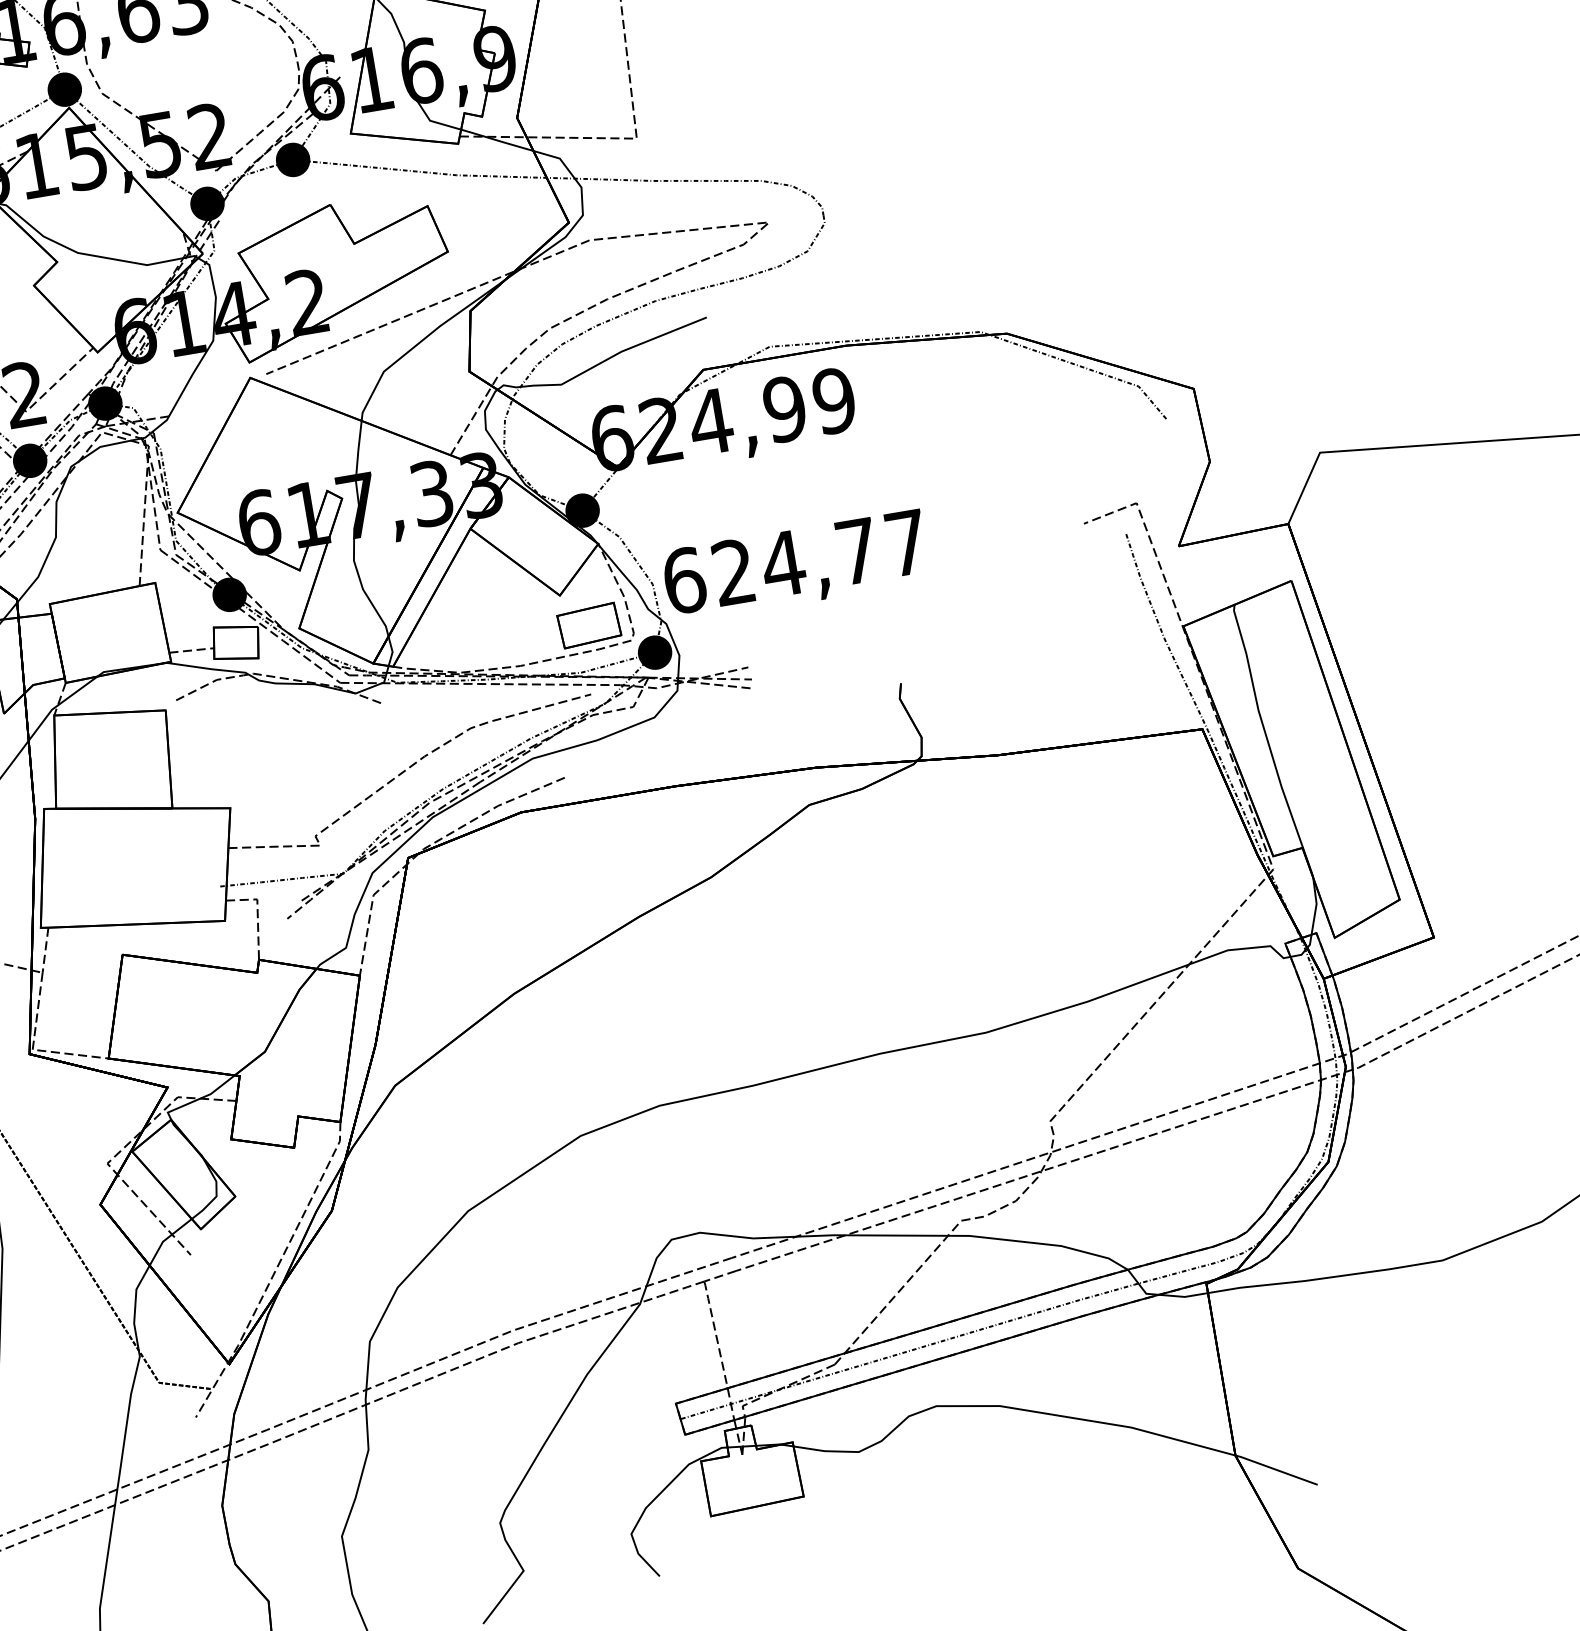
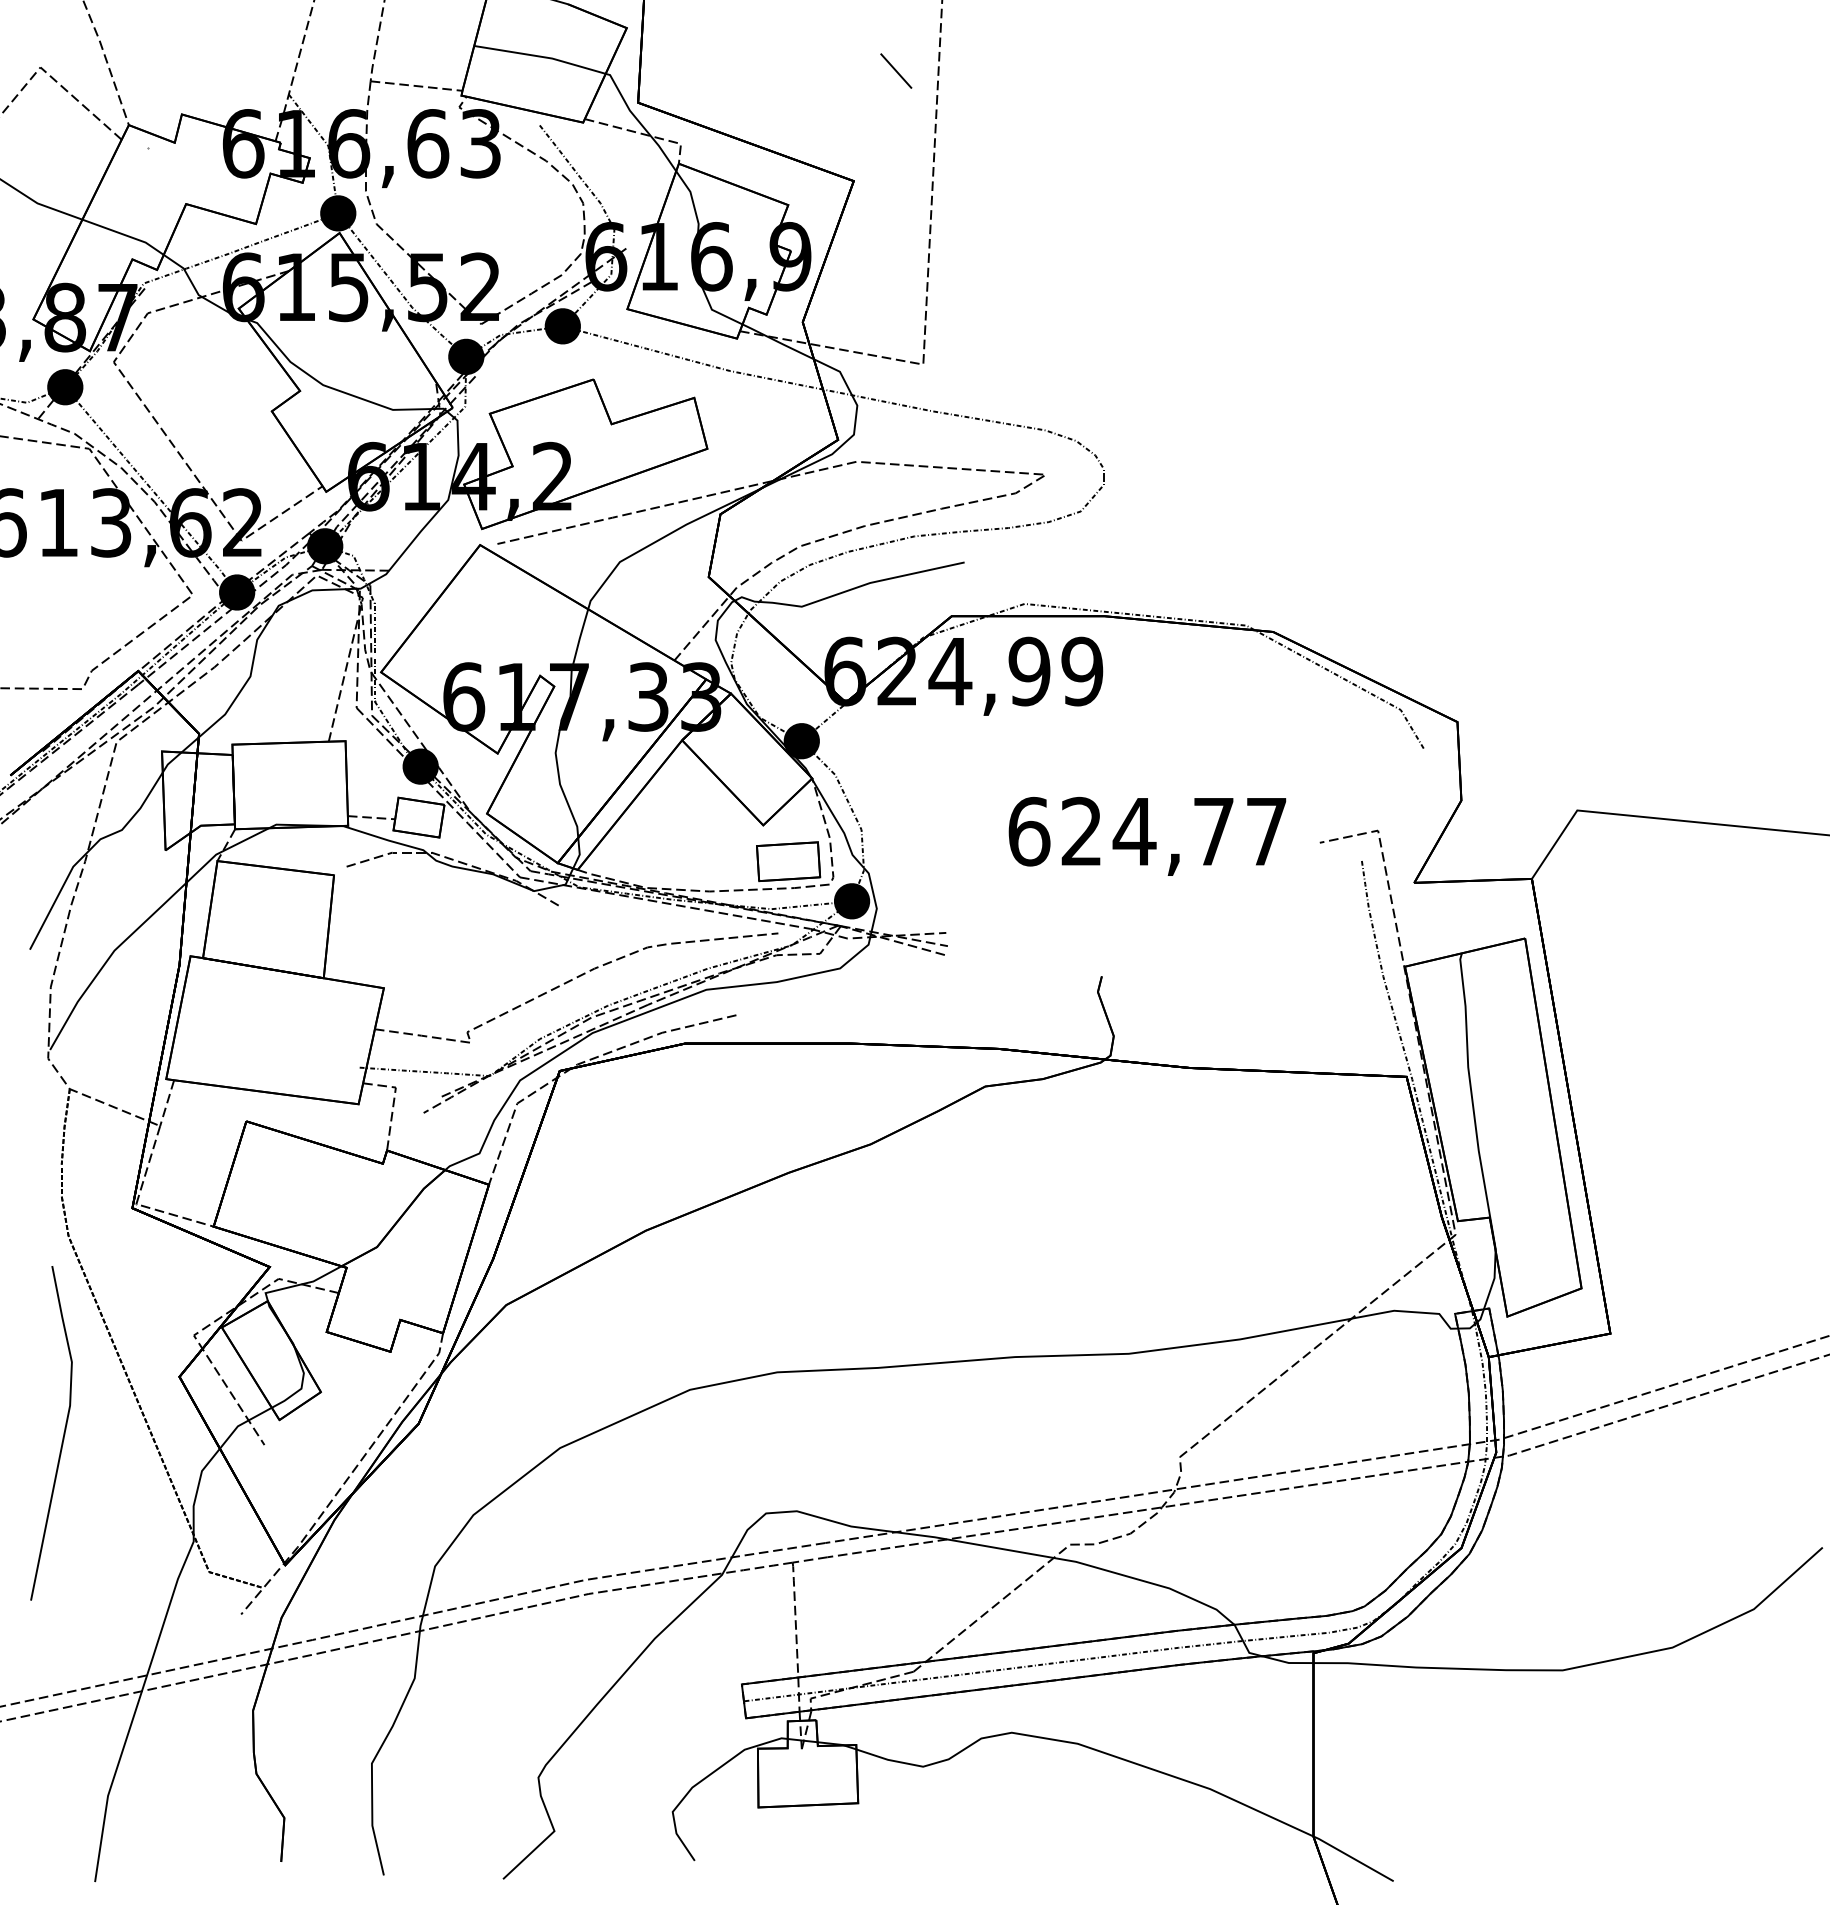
text: (795, 565) -> (1147, 835), moved

